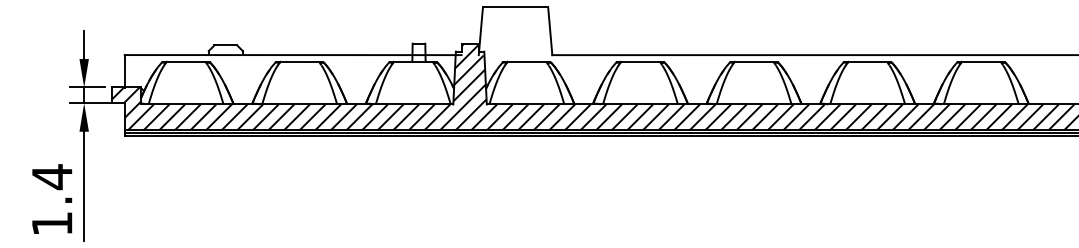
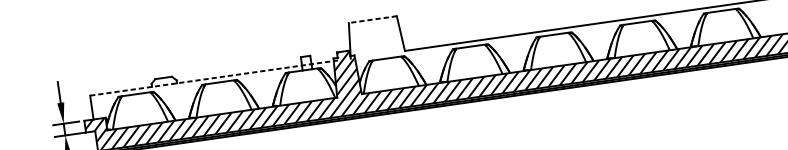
line: (515, 7) -> (372, 19), solid -> dashed
line: (293, 55) -> (214, 78), solid -> dashed

